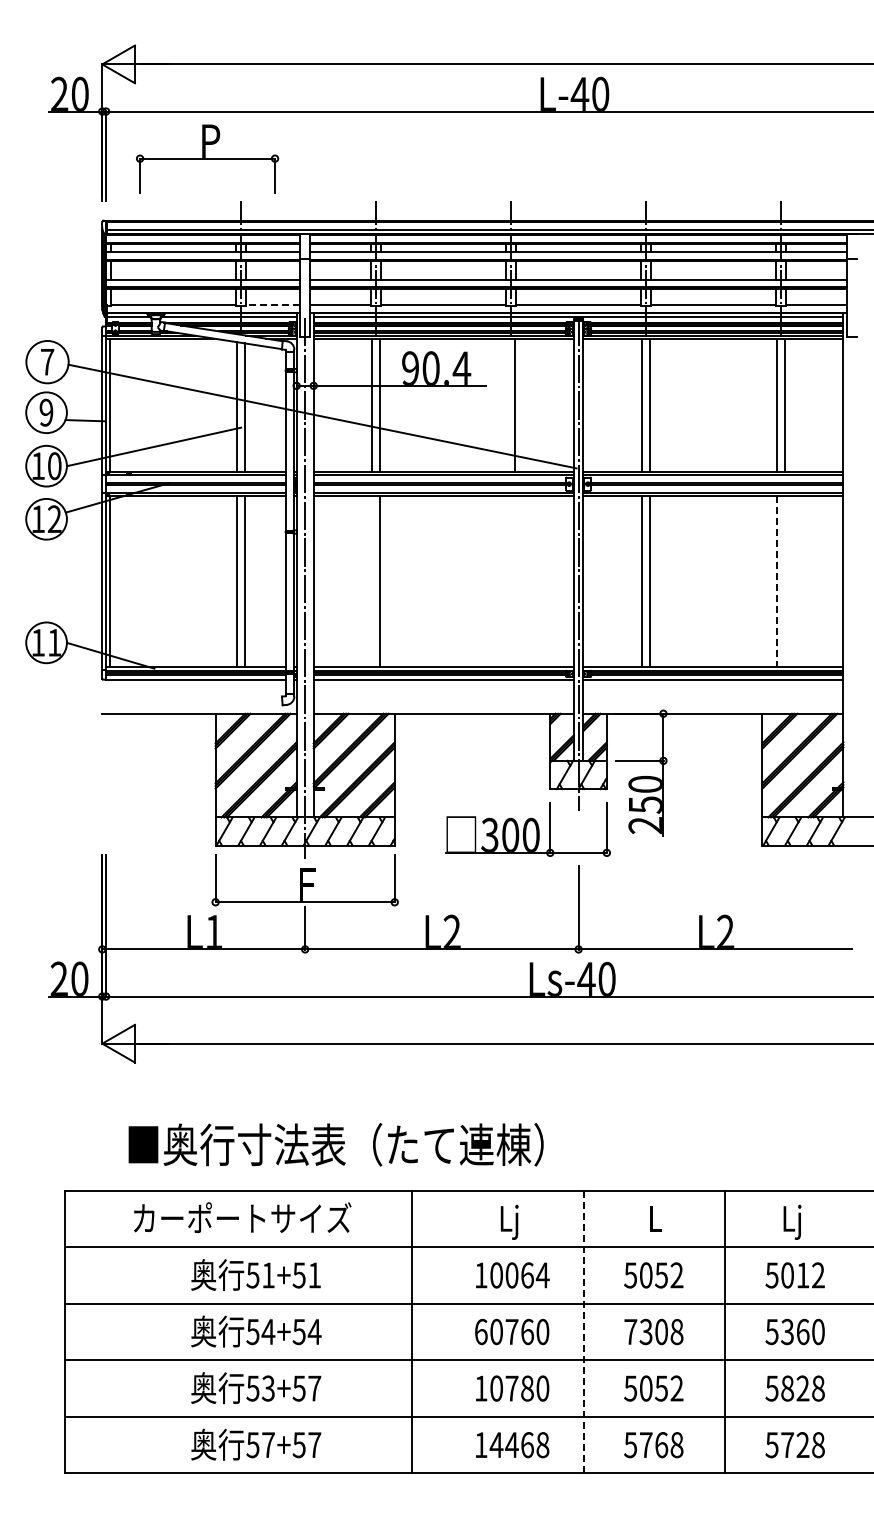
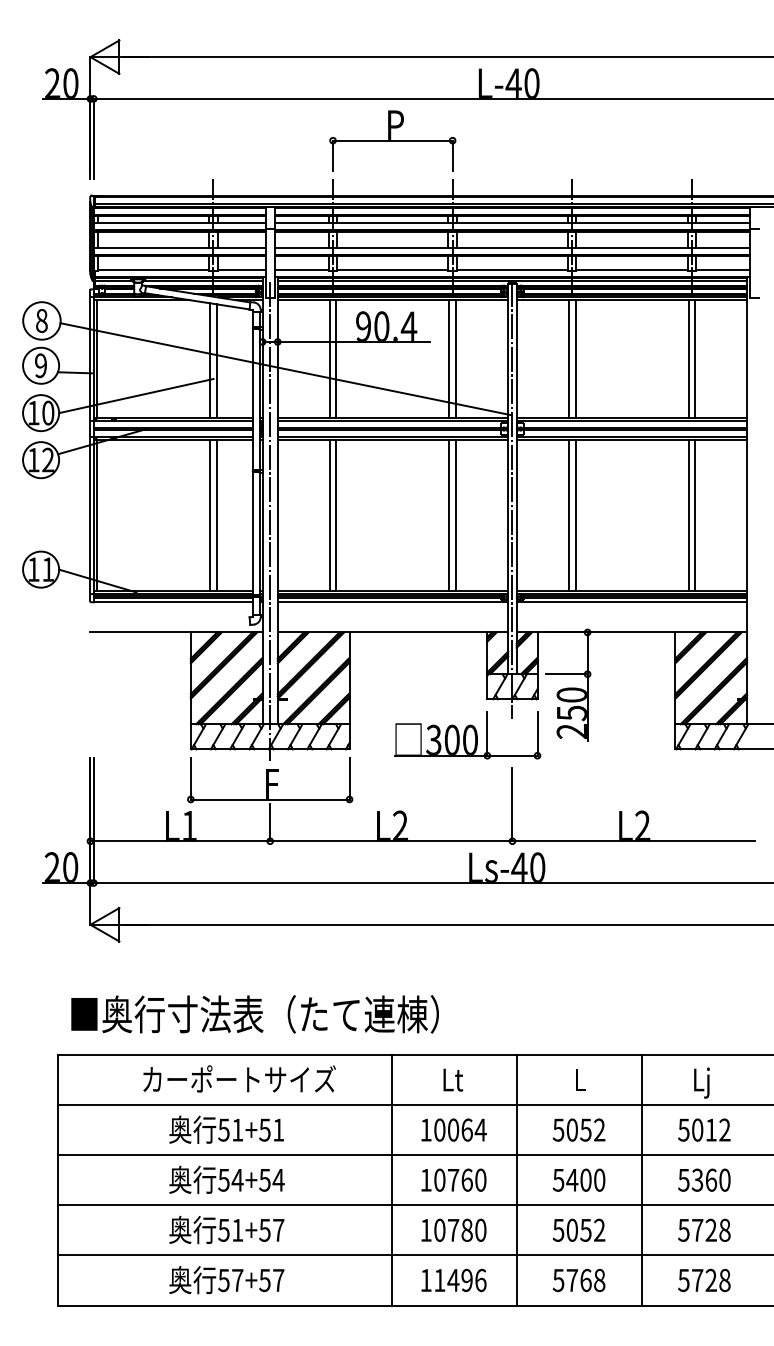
part: (207, 158) -> (392, 140), moved
line: (272, 304) -> (241, 269), dashed -> solid
text: (47, 361) -> (41, 320), 7 -> 8
line: (507, 404) -> (449, 358), added
line: (372, 581) -> (329, 515), added
line: (507, 581) -> (449, 515), added
line: (514, 581) -> (455, 515), added
line: (777, 581) -> (688, 515), dashed -> solid
line: (784, 581) -> (694, 515), added
text: (335, 1144) -> (254, 1014), moved
text: (242, 1217) -> (239, 1078), moved
text: (517, 1221) -> (458, 1082), Lj -> Lt
line: (412, 1331) -> (391, 1179), moved
text: (481, 1331) -> (426, 1179), 60760 -> 10760
text: (653, 1331) -> (578, 1179), 7308 -> 5400
line: (583, 1332) -> (516, 1180), dashed -> solid
text: (267, 1388) -> (236, 1230), 53+57 -> 51+57
text: (787, 1388) -> (697, 1230), 5828 -> 5728
text: (519, 1445) -> (460, 1280), 14468 -> 11496

